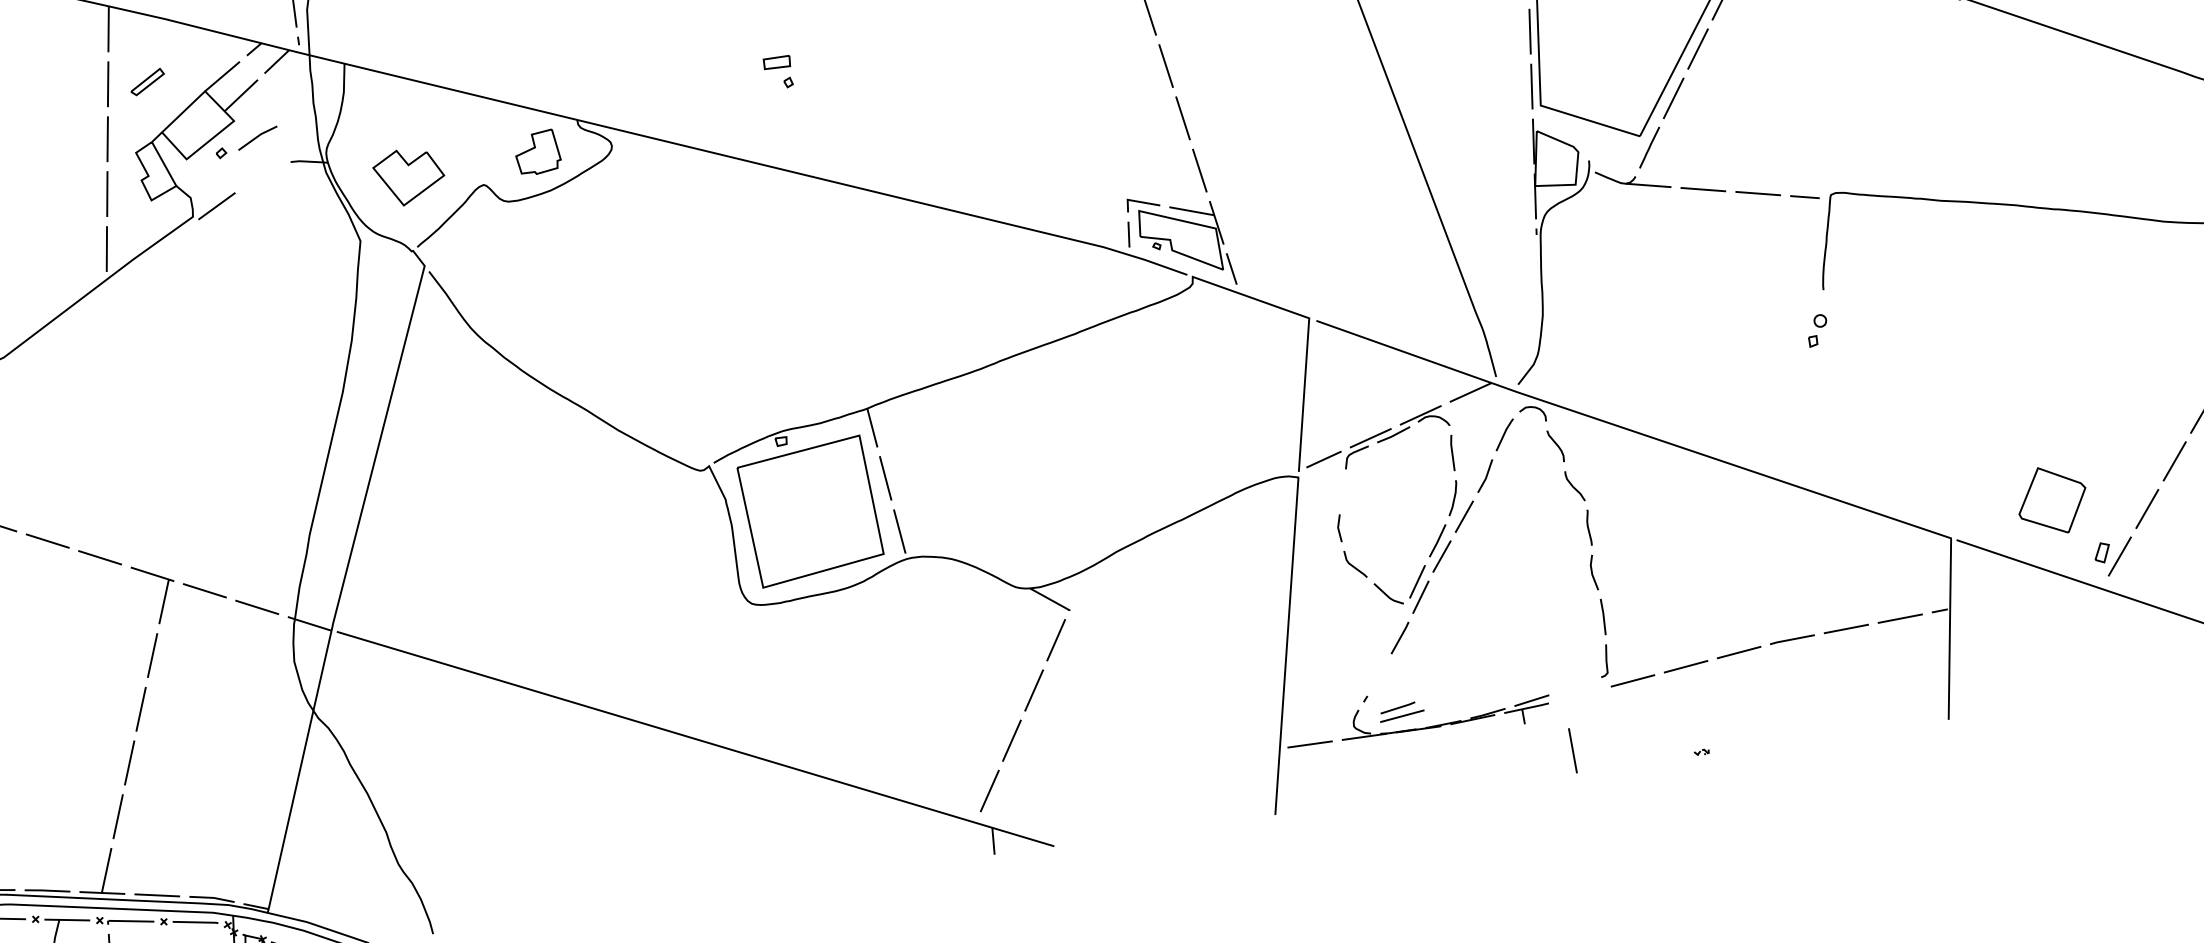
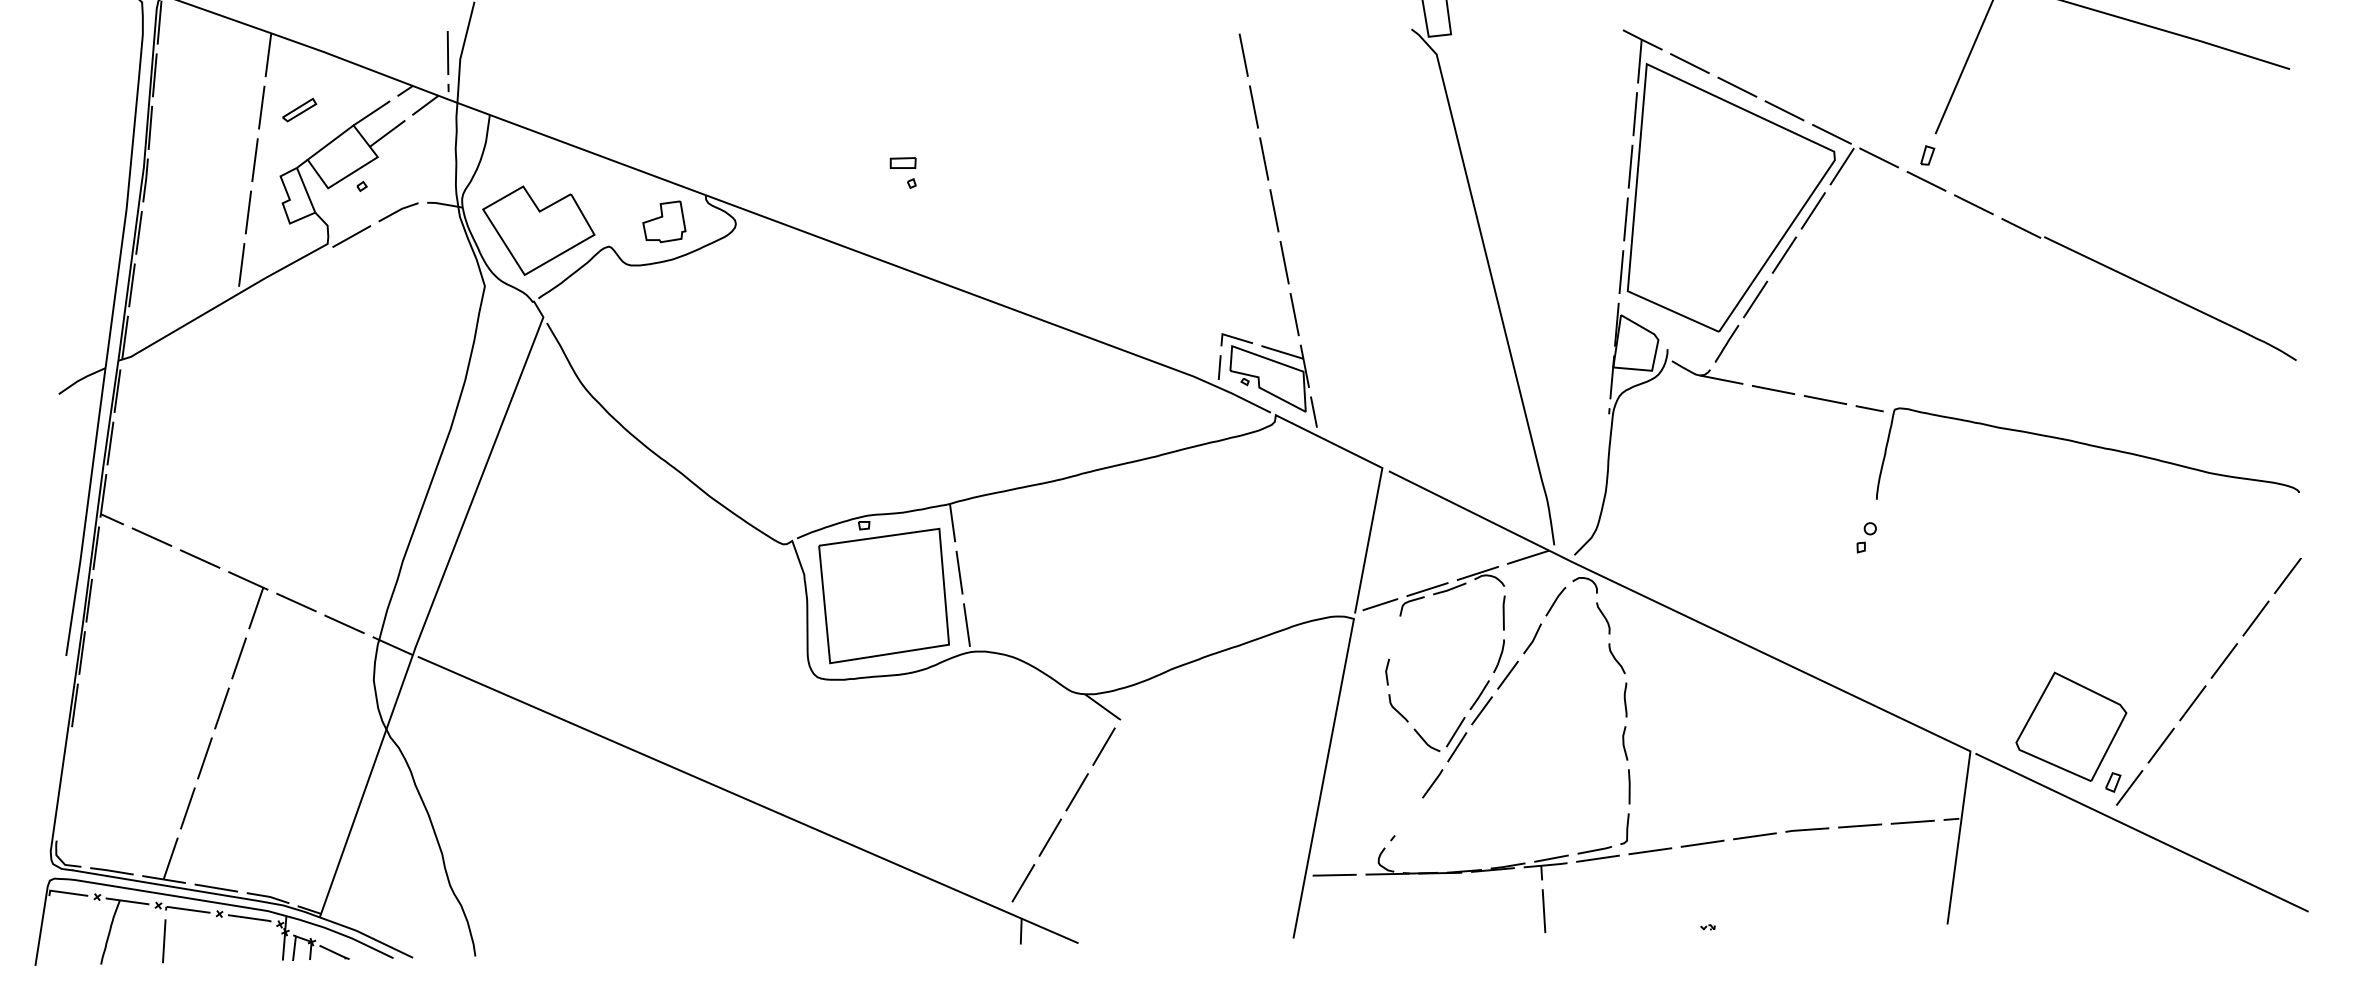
line: (257, 137) -> (398, 211), moved
part: (408, 176) -> (538, 230), size x1.67
part: (2052, 500) -> (2071, 726), size x1.67
part: (1401, 711) -> (1597, 854), moved
line: (1572, 750) -> (1543, 910), moved

